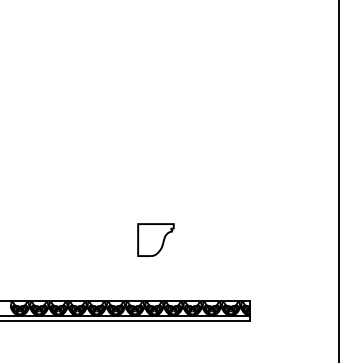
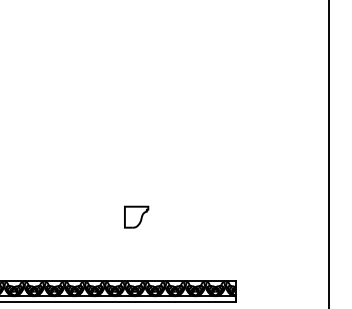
part: (155, 240) -> (136, 217), size x0.62

